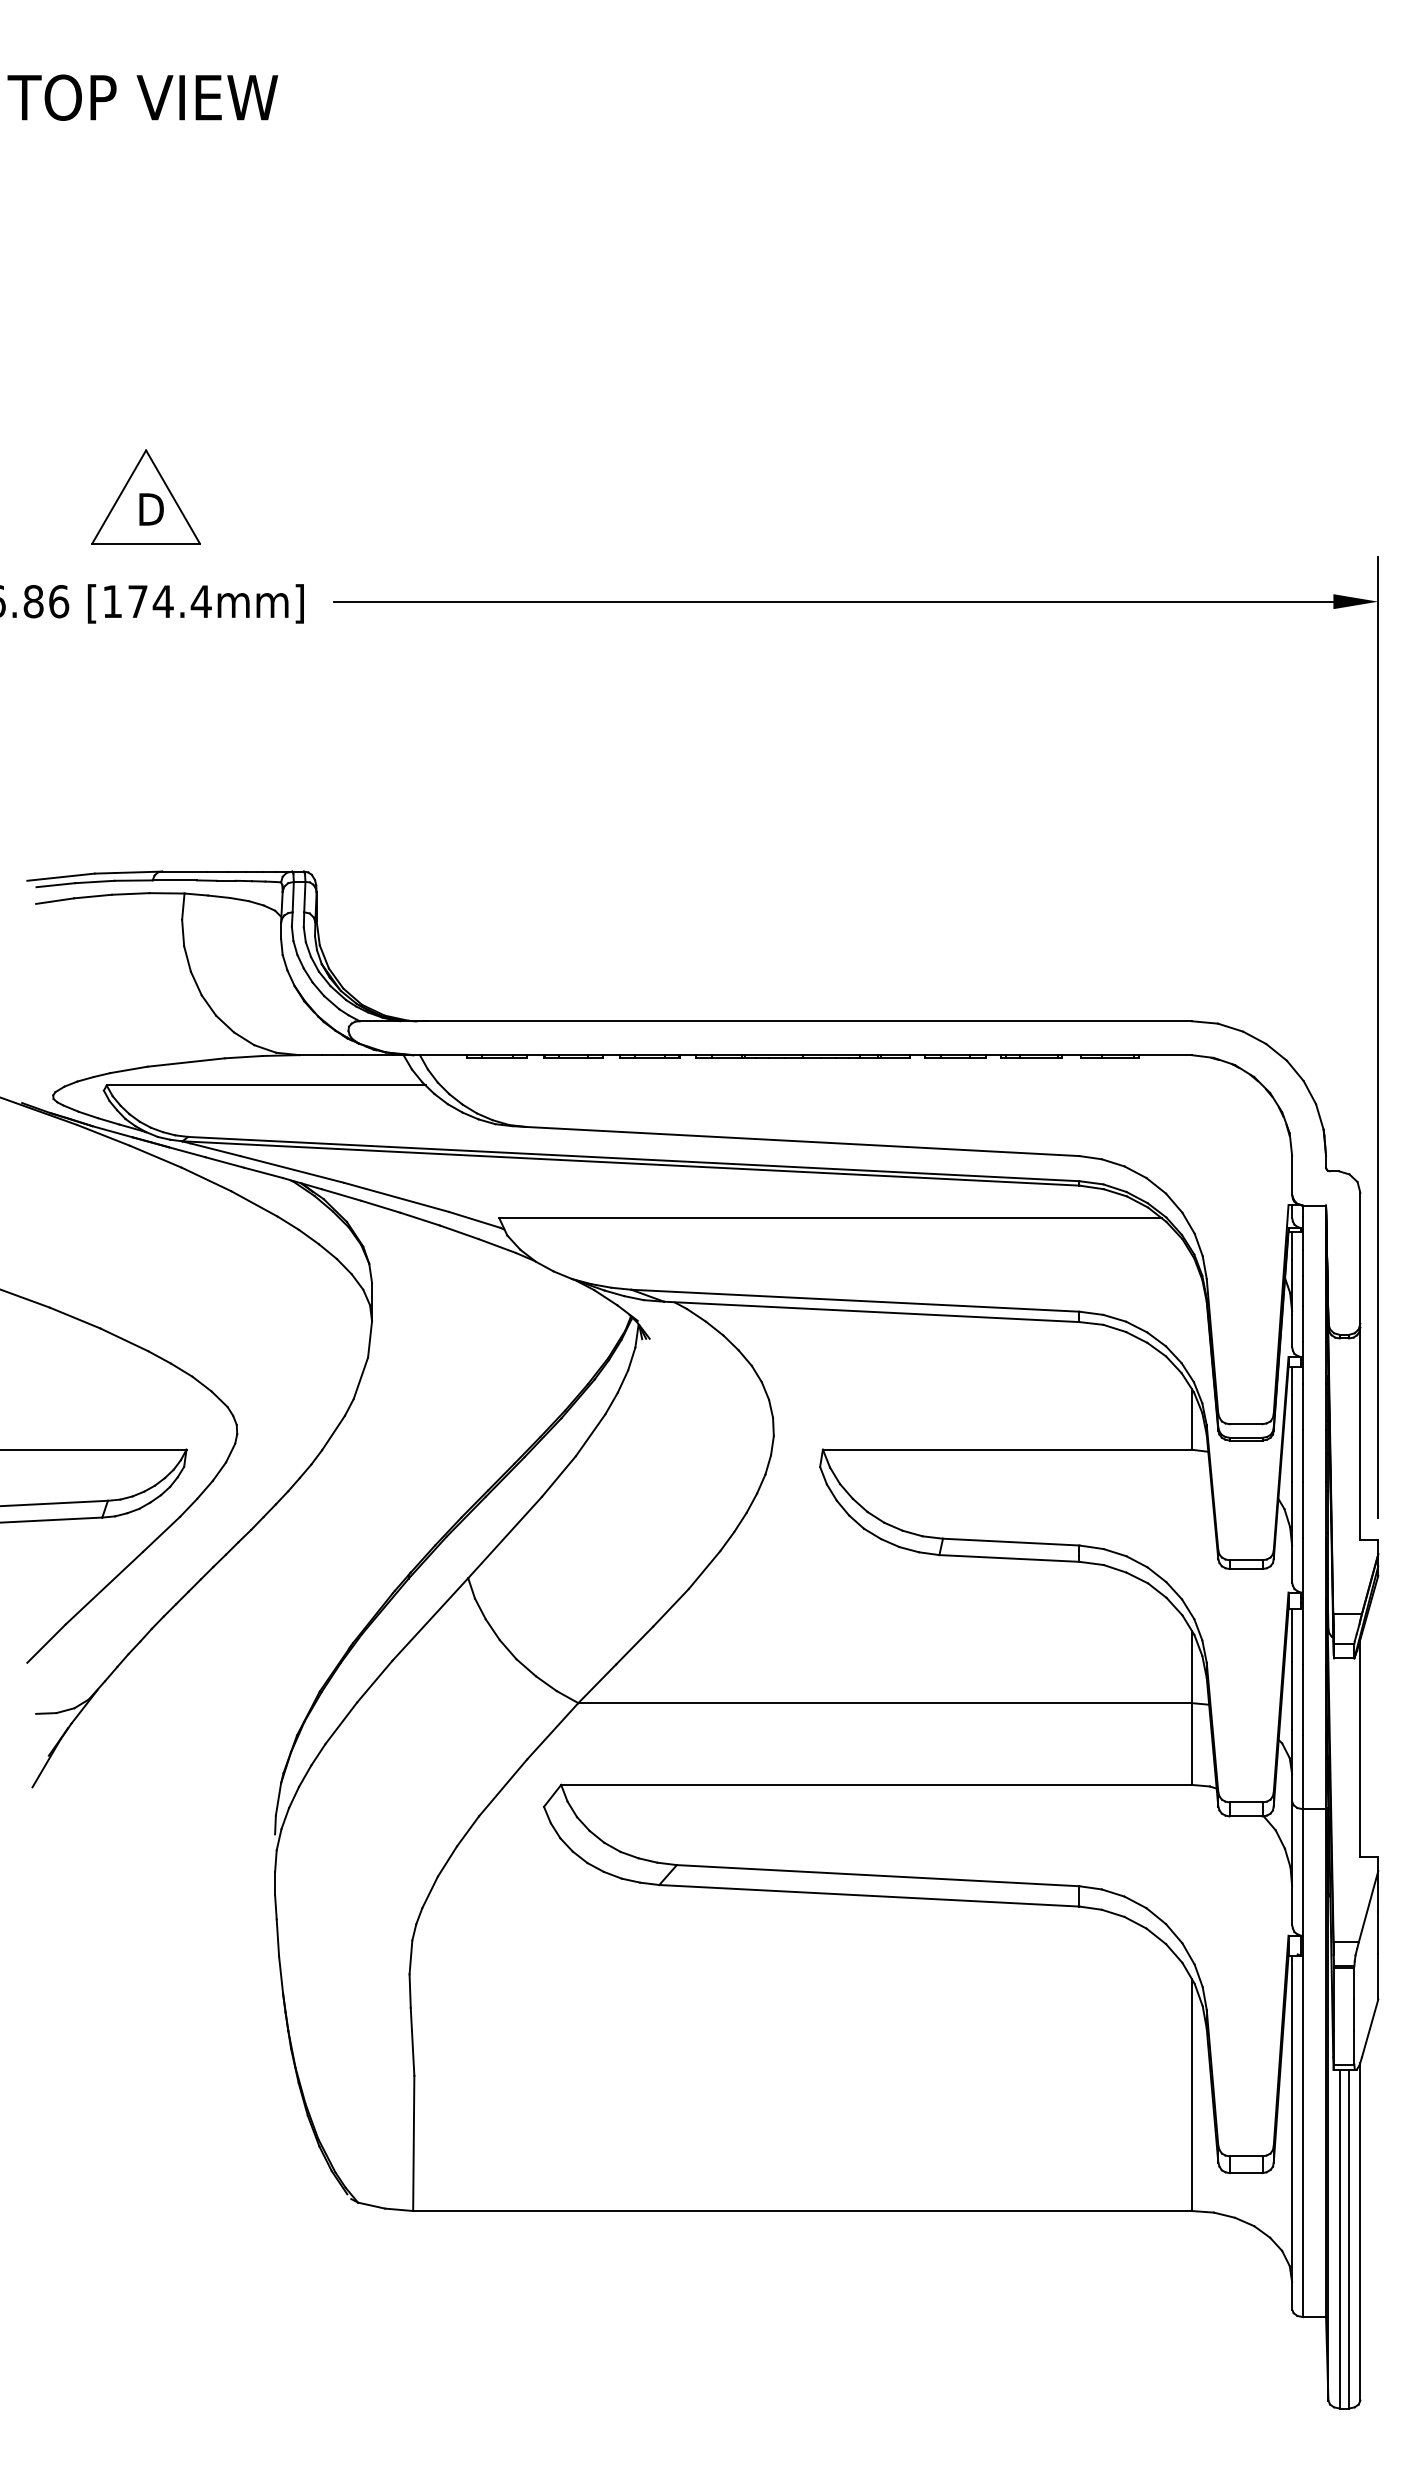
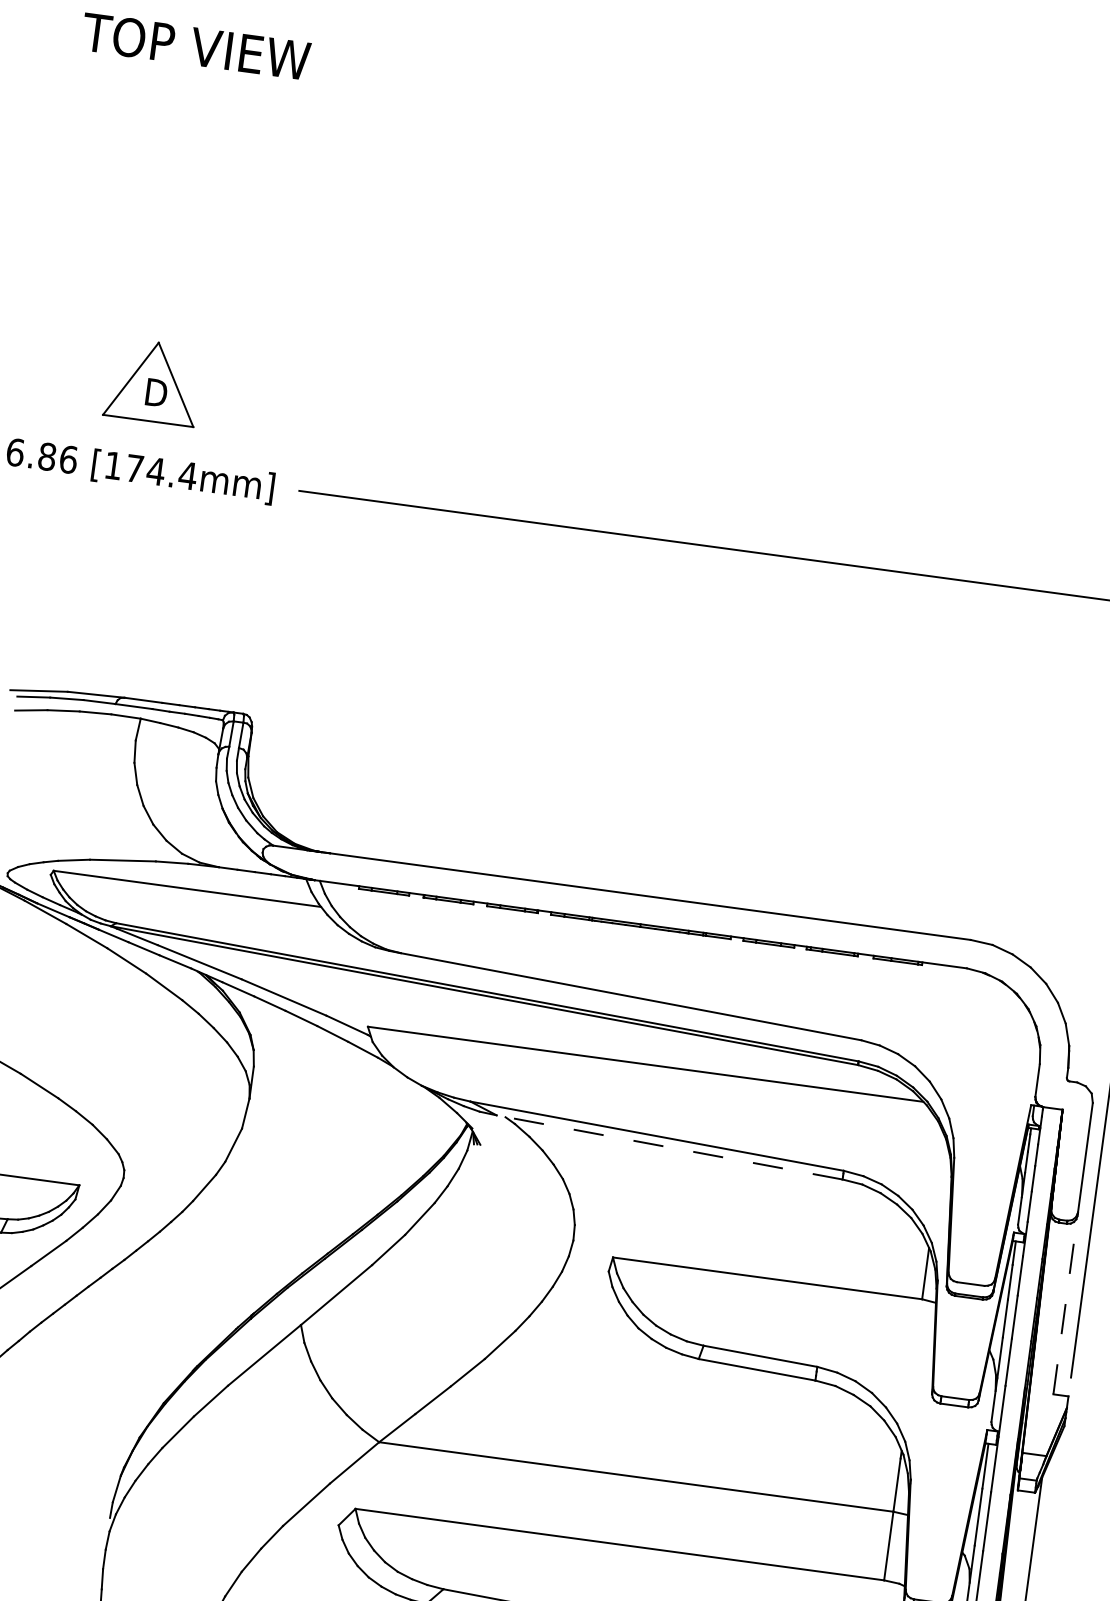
line: (871, 1311) -> (669, 1147), solid -> dashed
line: (1360, 1433) -> (1065, 1304), solid -> dashed

